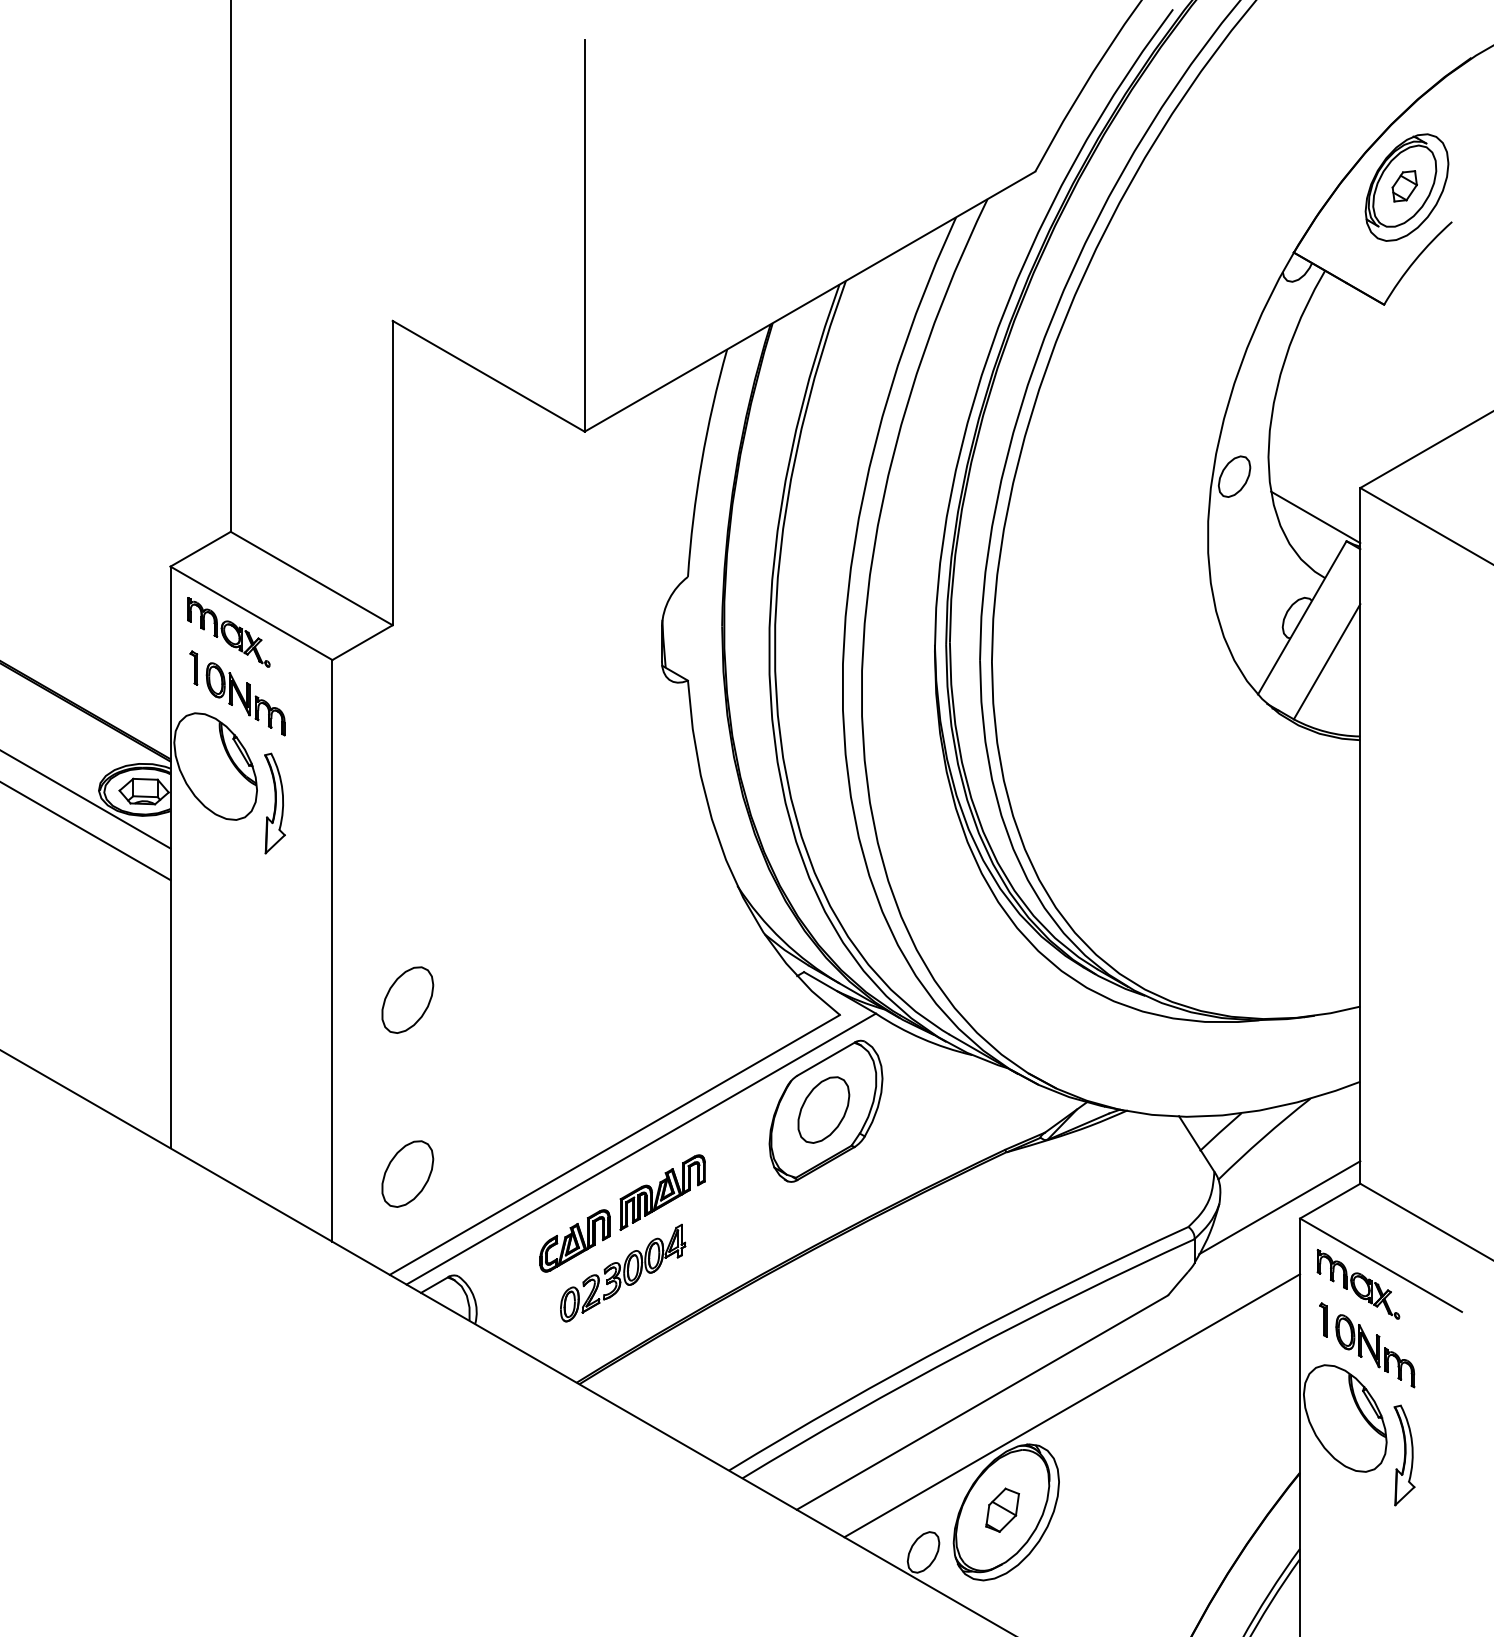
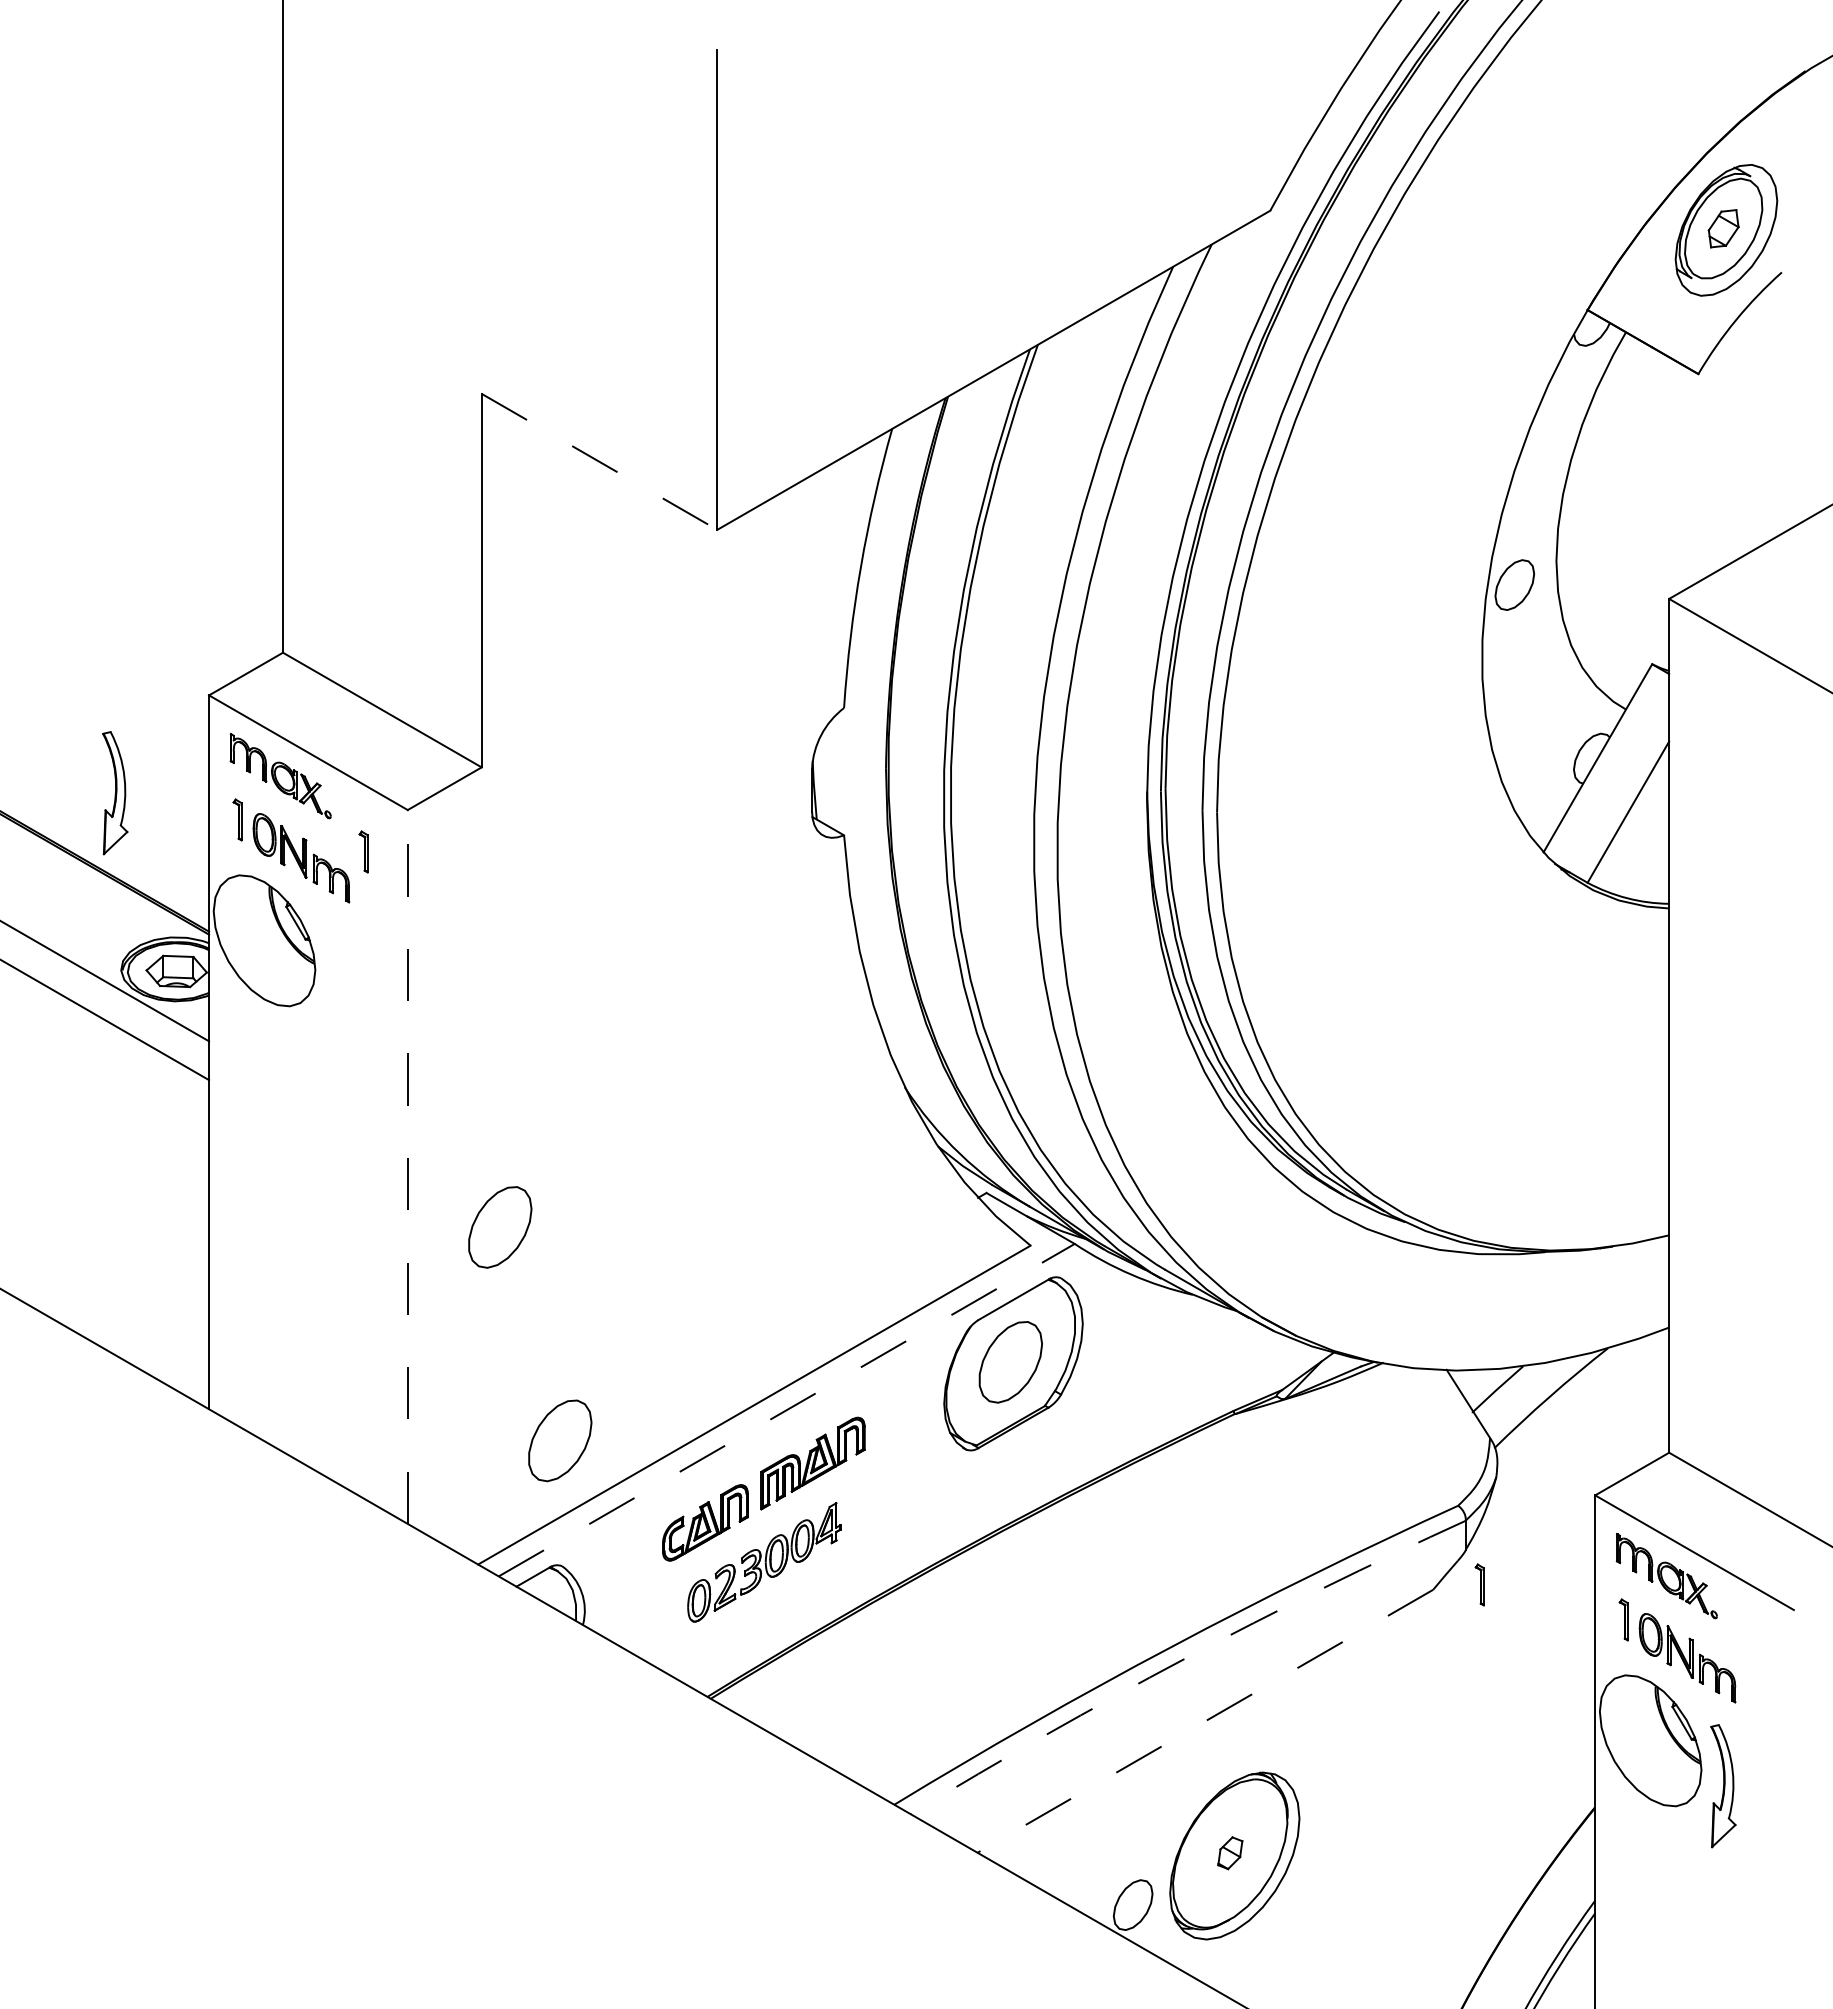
line: (488, 376) -> (599, 462), solid -> dashed
line: (1315, 516) -> (1614, 634), removed
part: (296, 693) -> (363, 851), added
part: (275, 803) -> (115, 793), moved
line: (332, 950) -> (407, 1166), solid -> dashed
line: (641, 1149) -> (786, 1410), solid -> dashed
part: (408, 1173) -> (560, 1440), moved
line: (1279, 1208) -> (1570, 1482), removed
part: (1205, 1291) -> (1479, 1584), added
arc: (965, 1352) -> (1184, 1659), solid -> dashed
line: (981, 1402) -> (1204, 1721), solid -> dashed
line: (1072, 1405) -> (1315, 1724), removed
part: (1002, 1509) -> (1230, 1852), size x0.6

